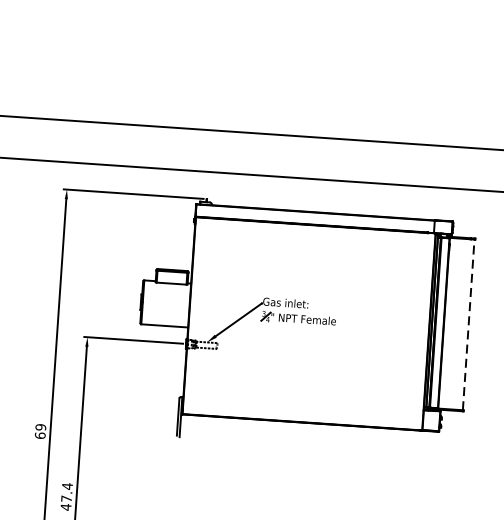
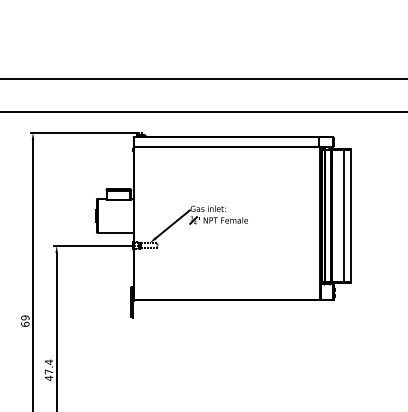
line: (460, 323) -> (344, 215), added
line: (468, 324) -> (350, 215), dashed -> solid

